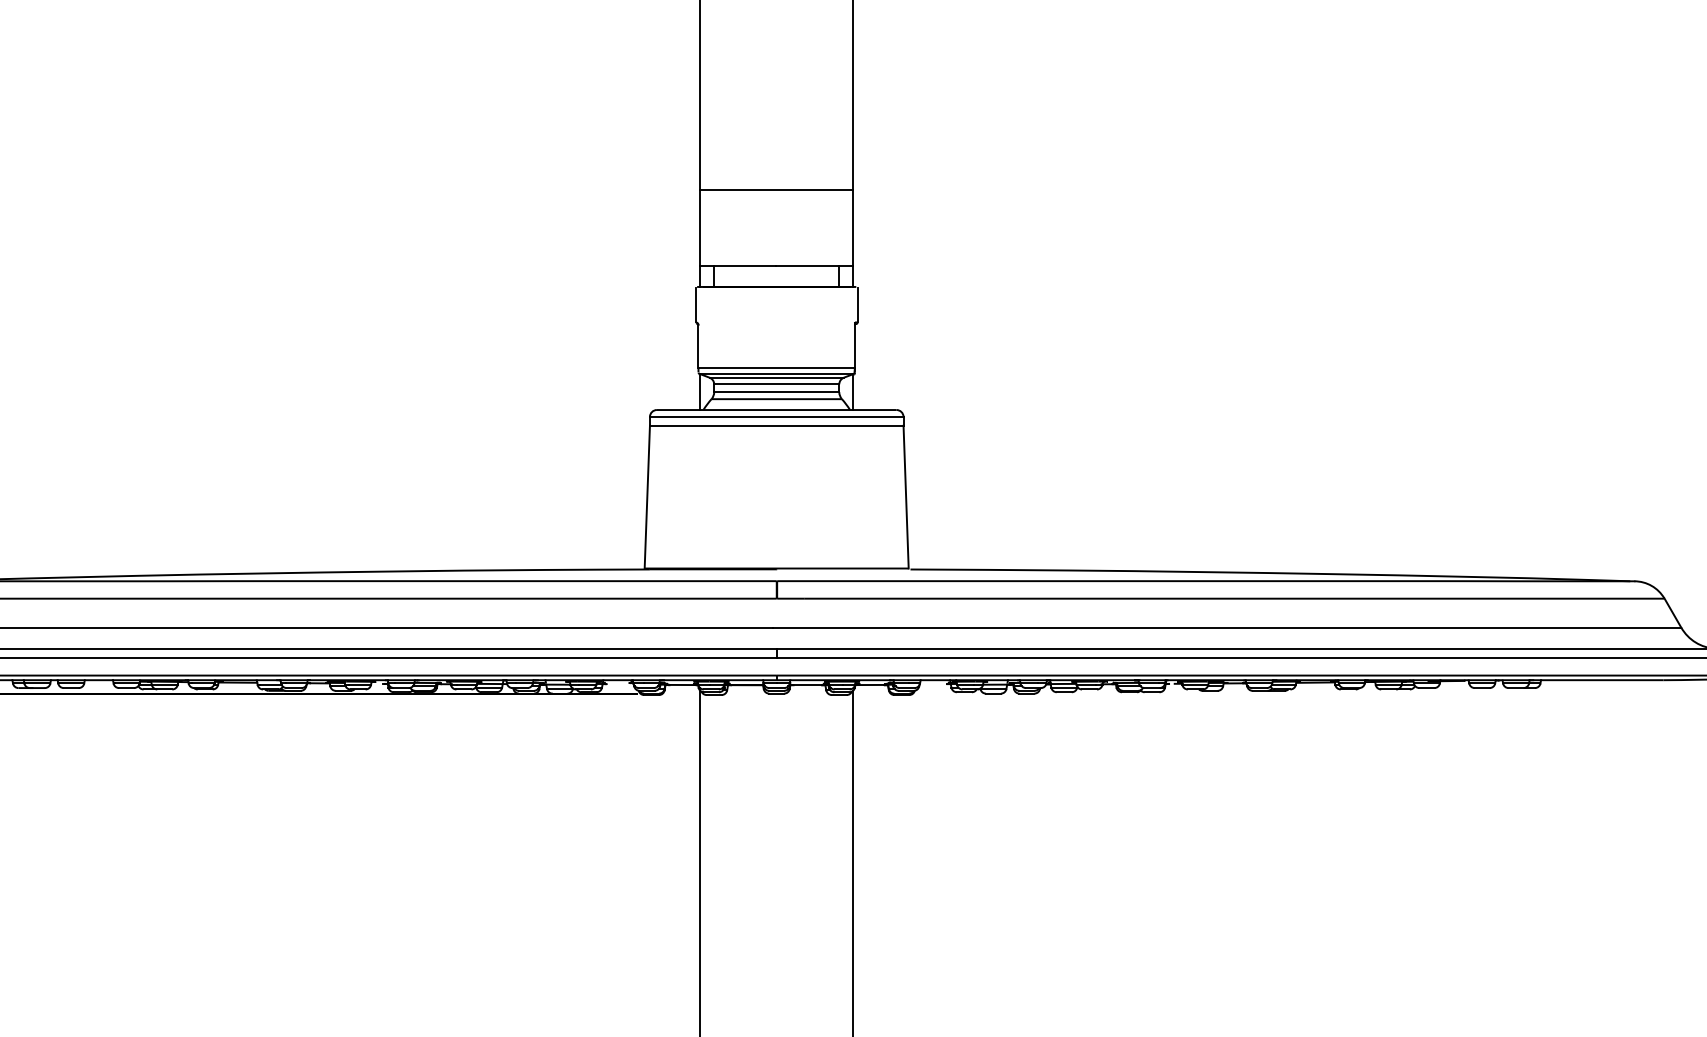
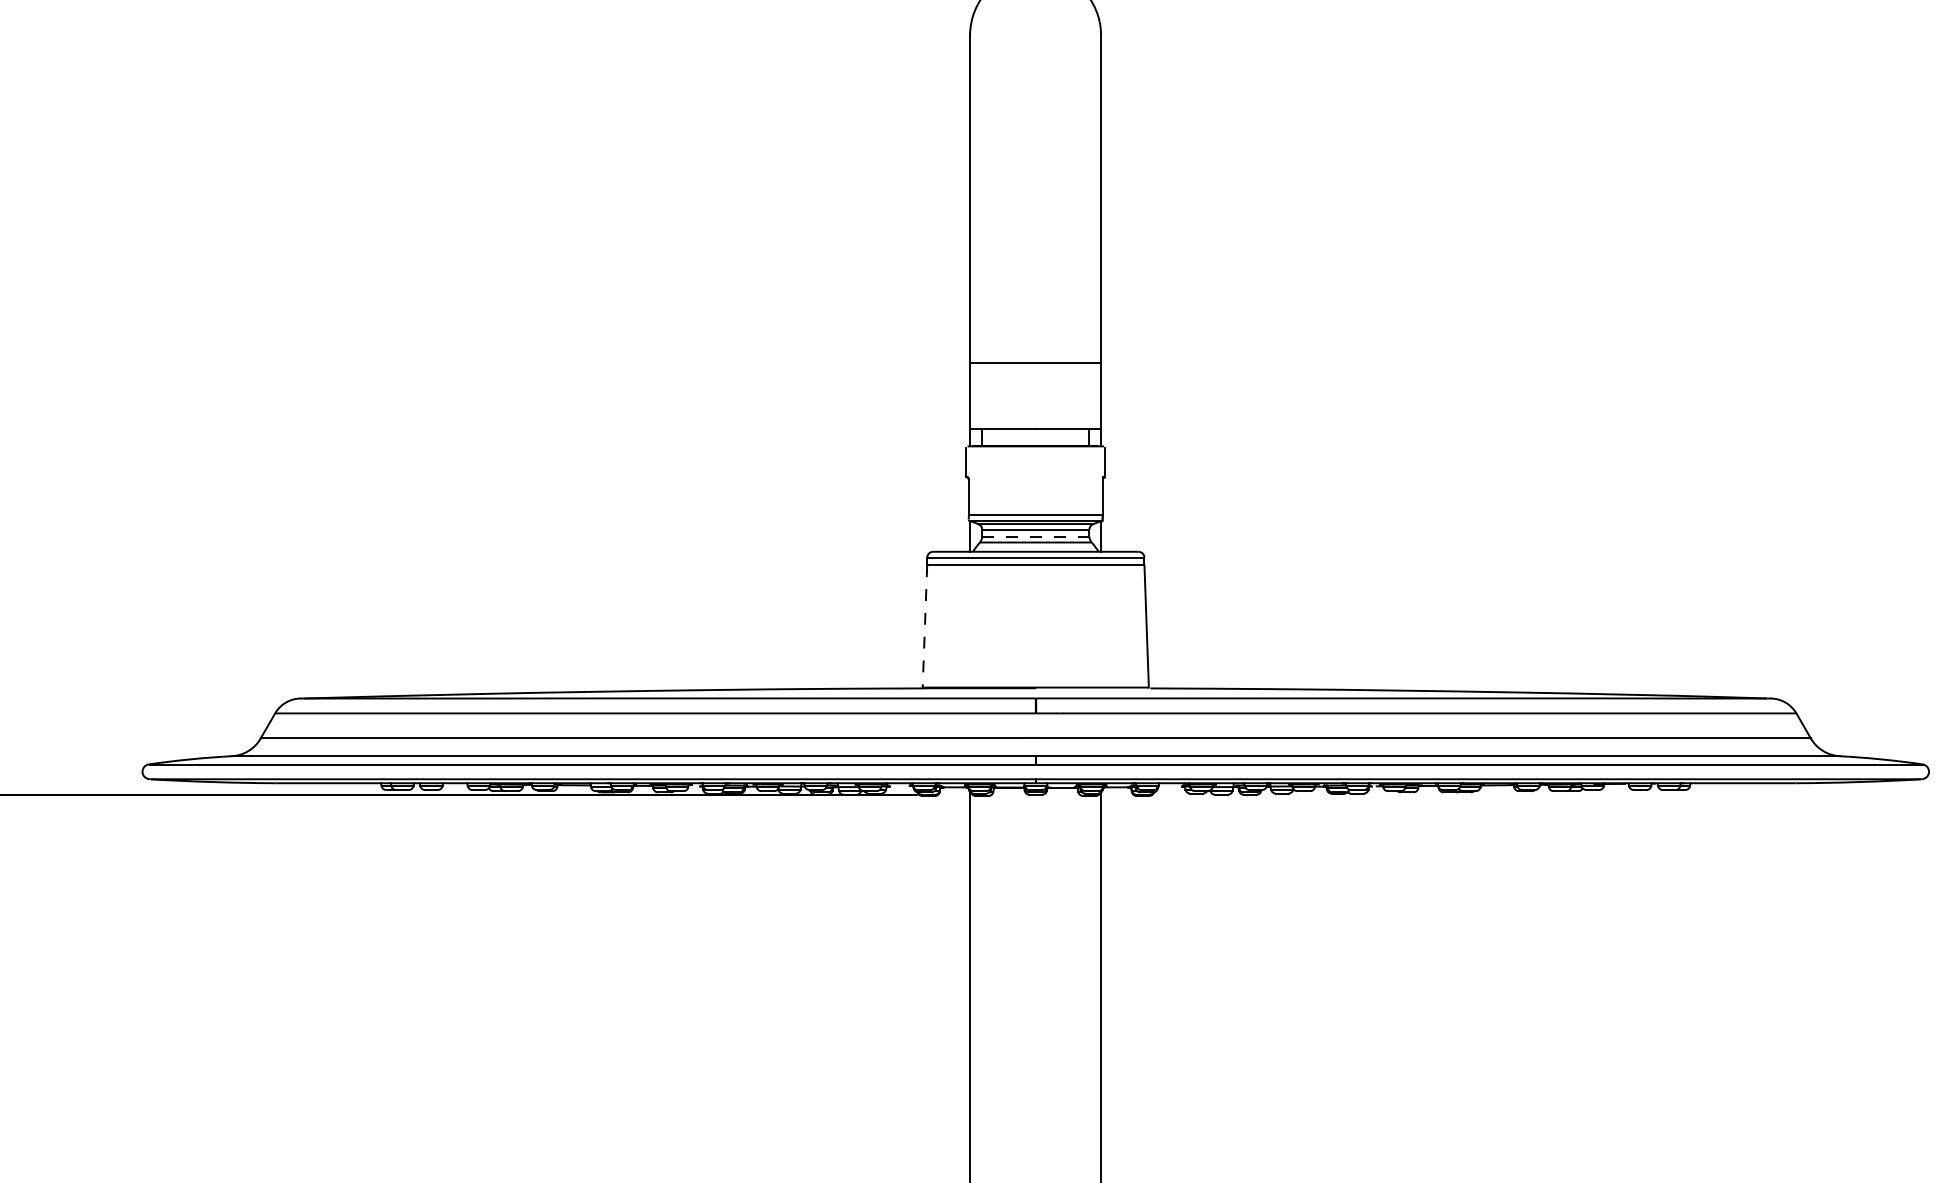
line: (776, 392) -> (1035, 536), solid -> dashed
line: (646, 497) -> (924, 626), solid -> dashed

